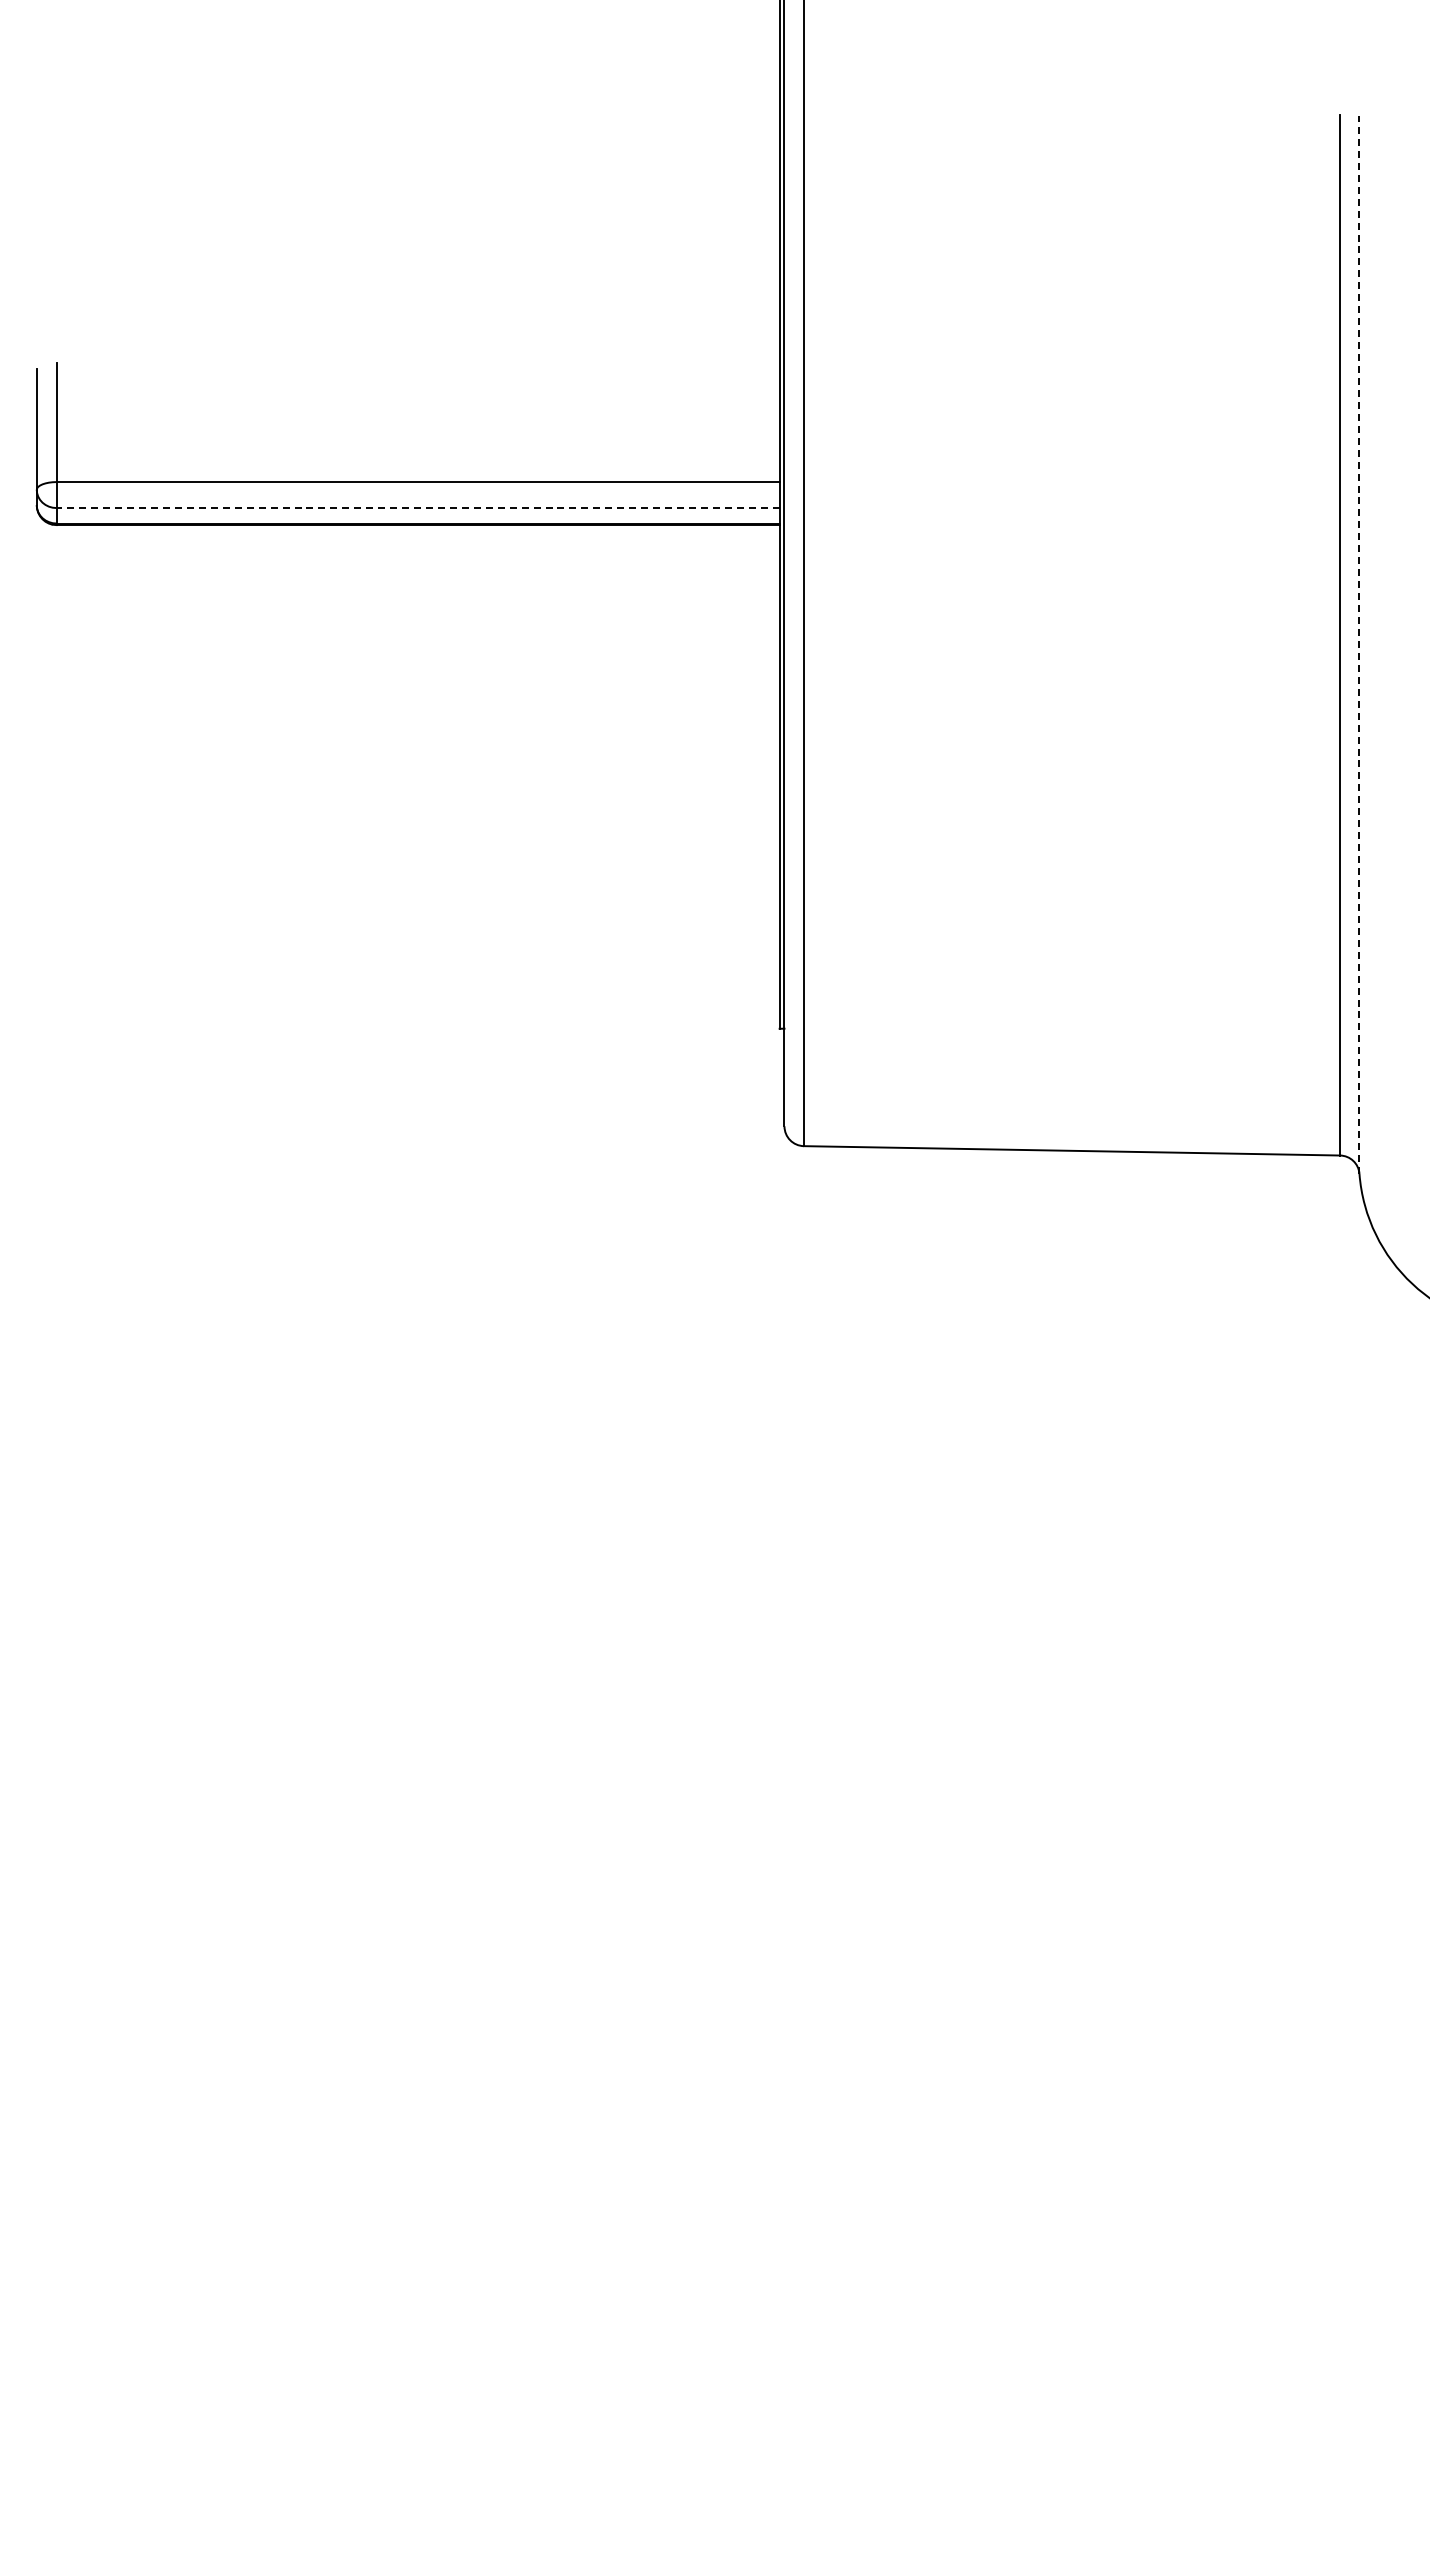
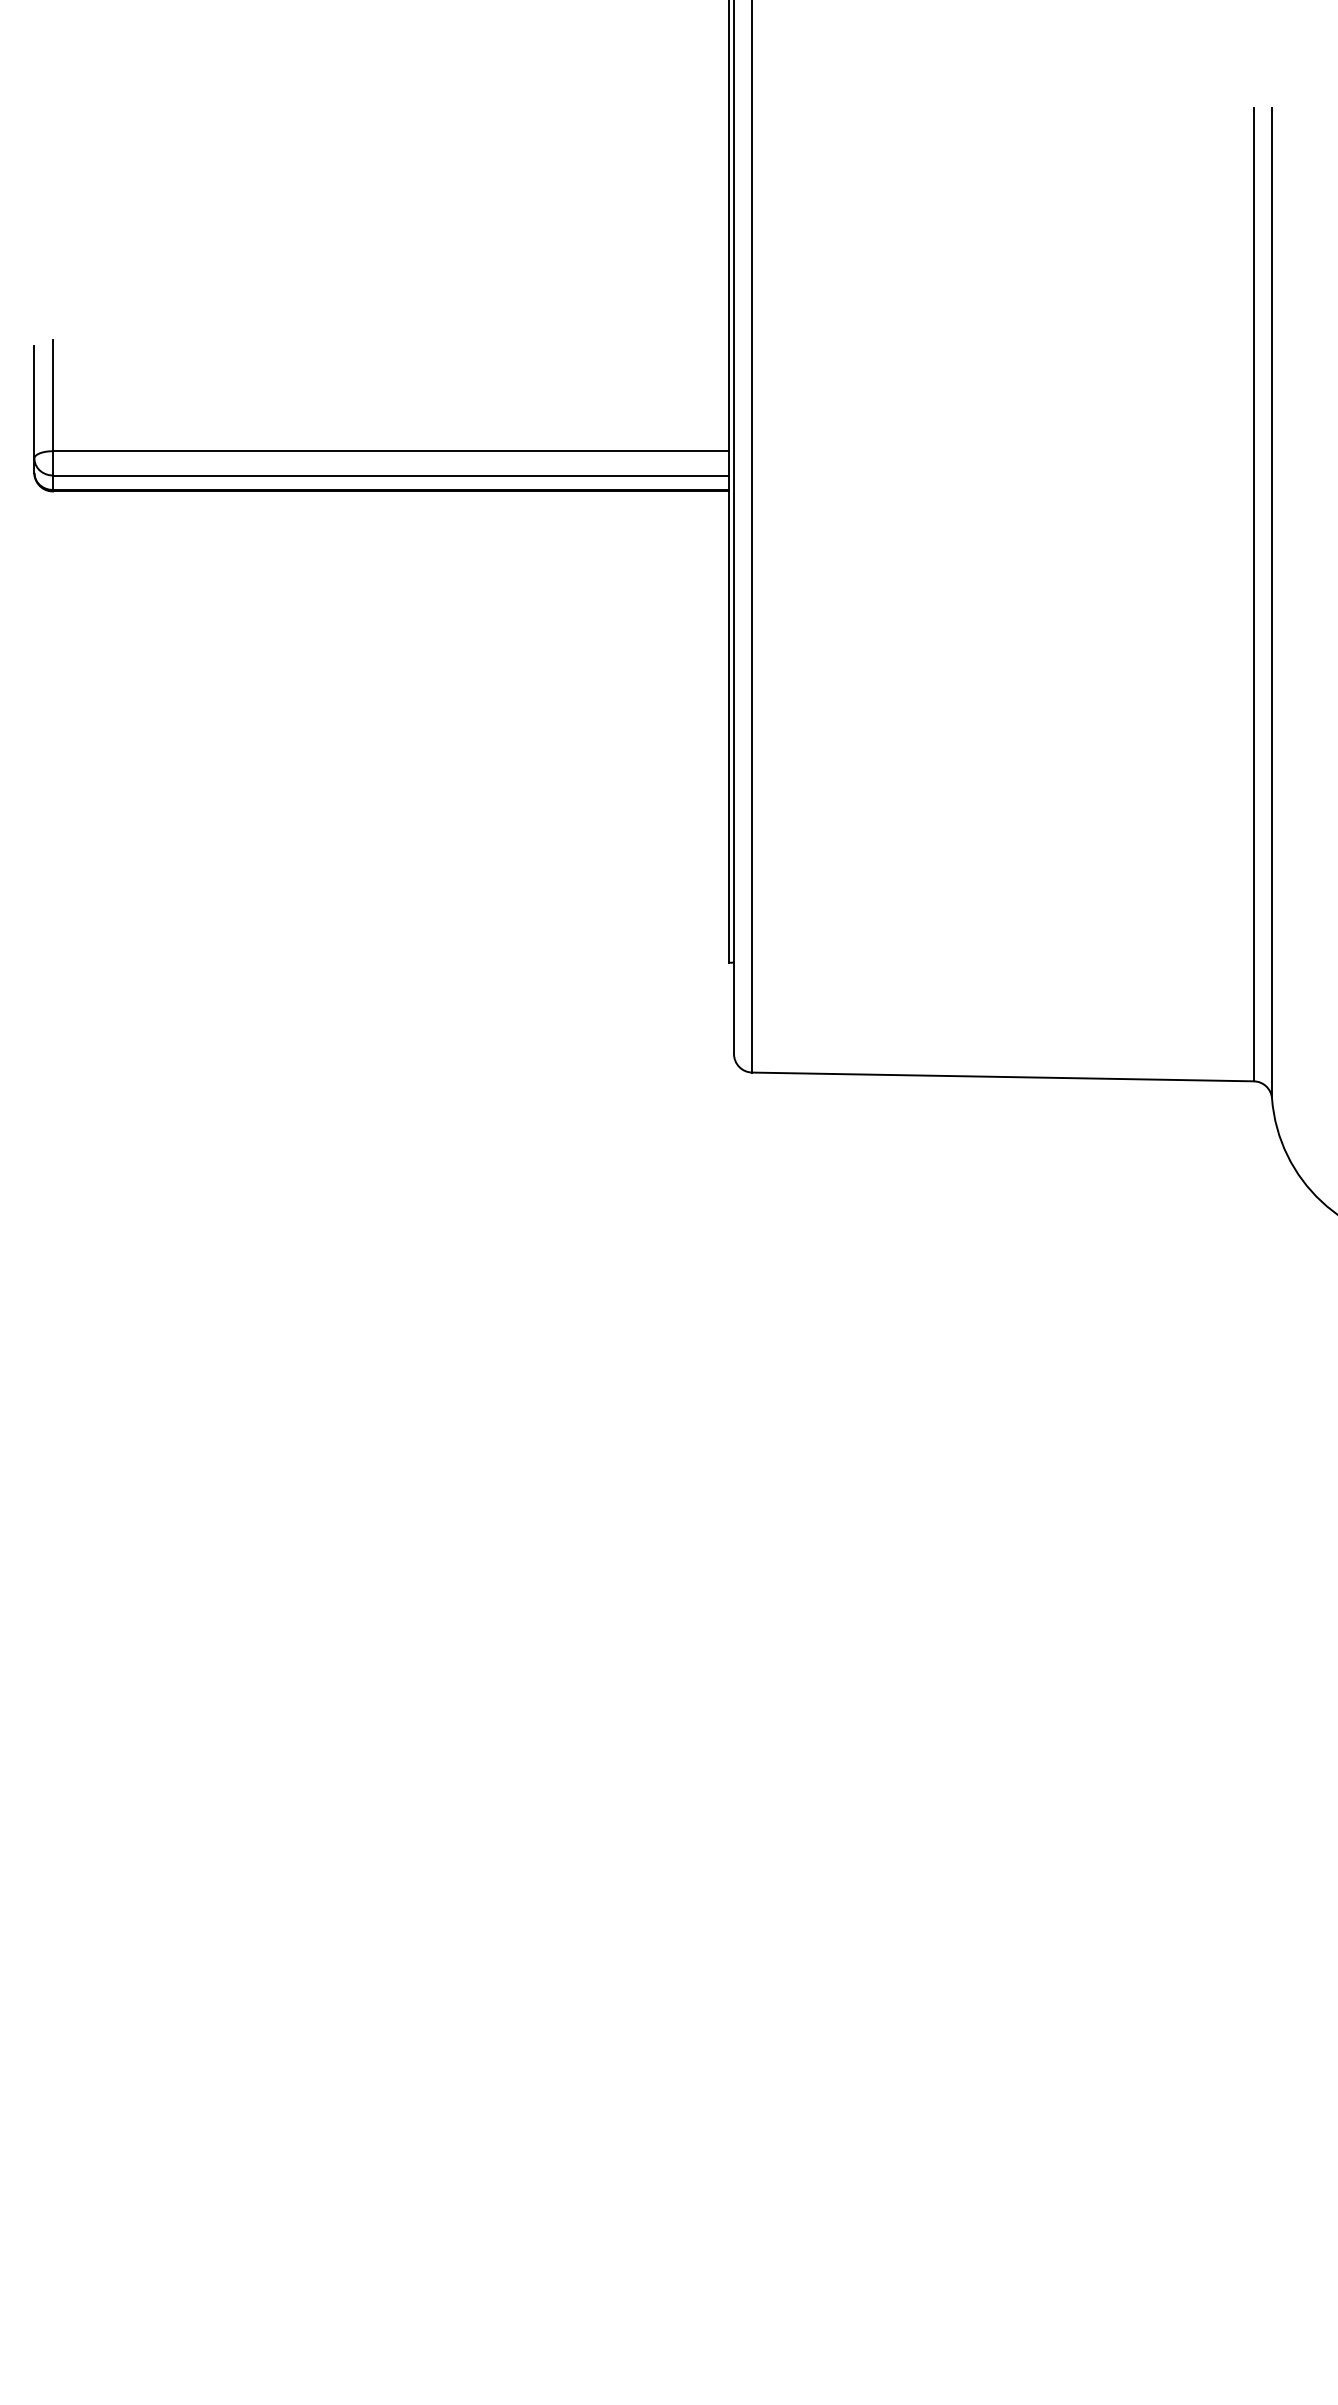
line: (418, 508) -> (391, 475), dashed -> solid
line: (1359, 644) -> (1272, 603), dashed -> solid

